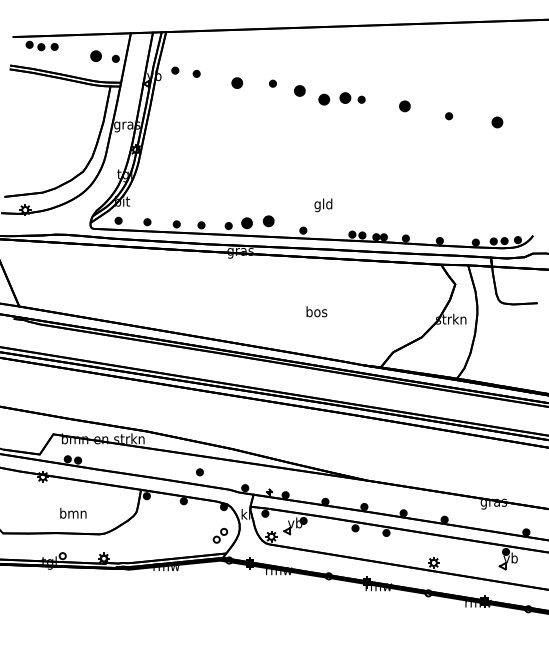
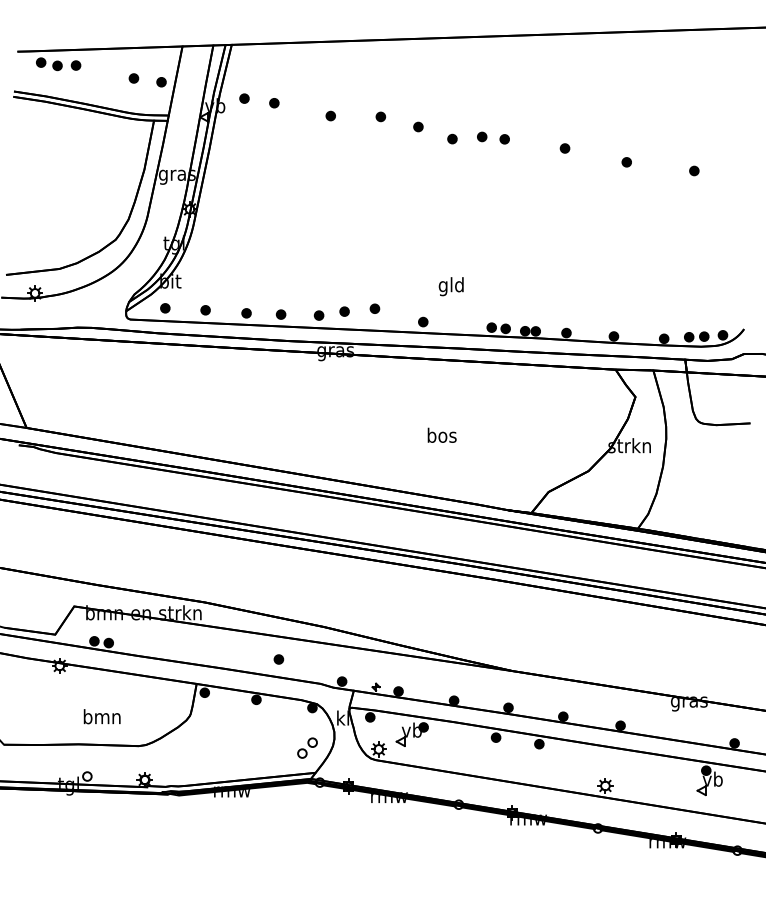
part: (95, 56) -> (133, 78), size x0.62
part: (236, 82) -> (330, 115), size x0.62
part: (299, 90) -> (418, 126), size x0.62
part: (345, 97) -> (482, 136), size x0.62
part: (324, 99) -> (452, 138), size x0.62
part: (404, 106) -> (564, 148), size x0.62
part: (497, 122) -> (694, 170), size x0.62
part: (268, 220) -> (374, 308), size x0.62
part: (246, 223) -> (344, 311), size x0.62

